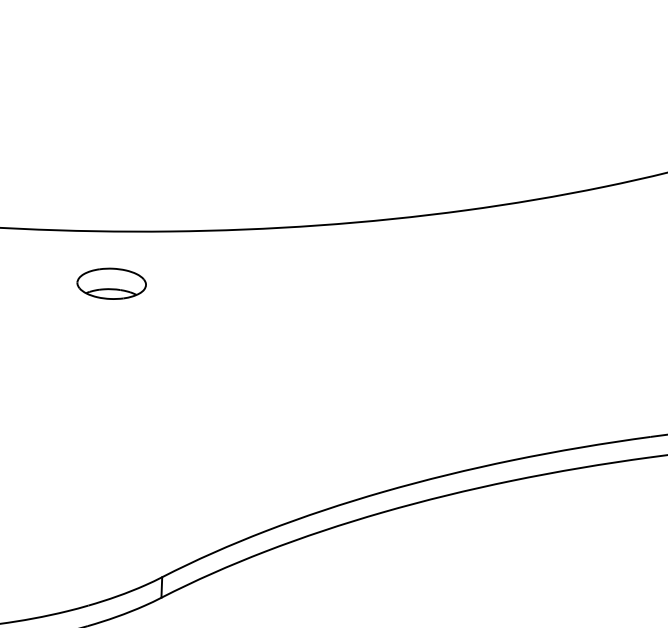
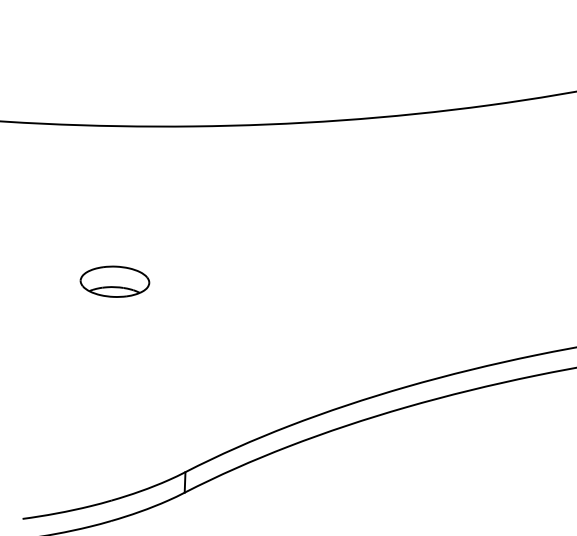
part: (111, 283) -> (114, 281), moved

